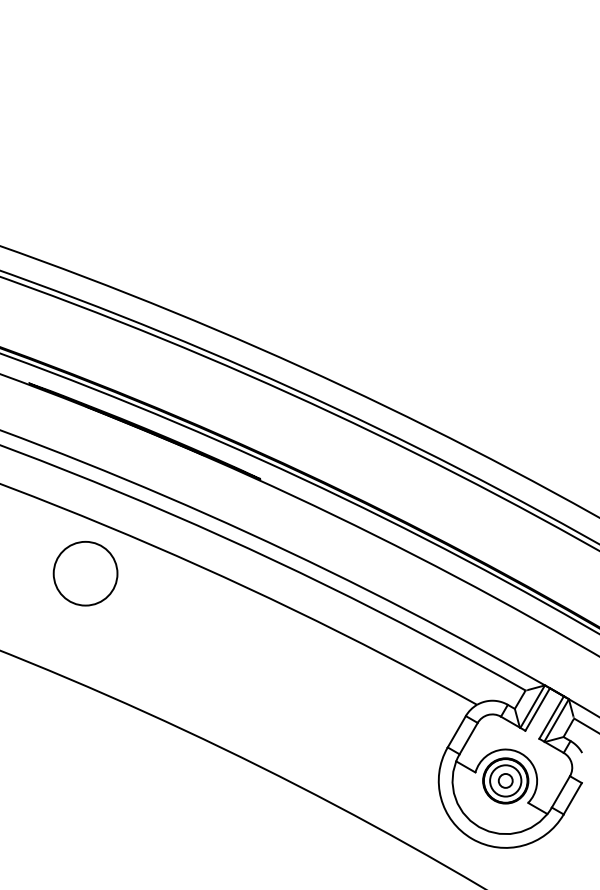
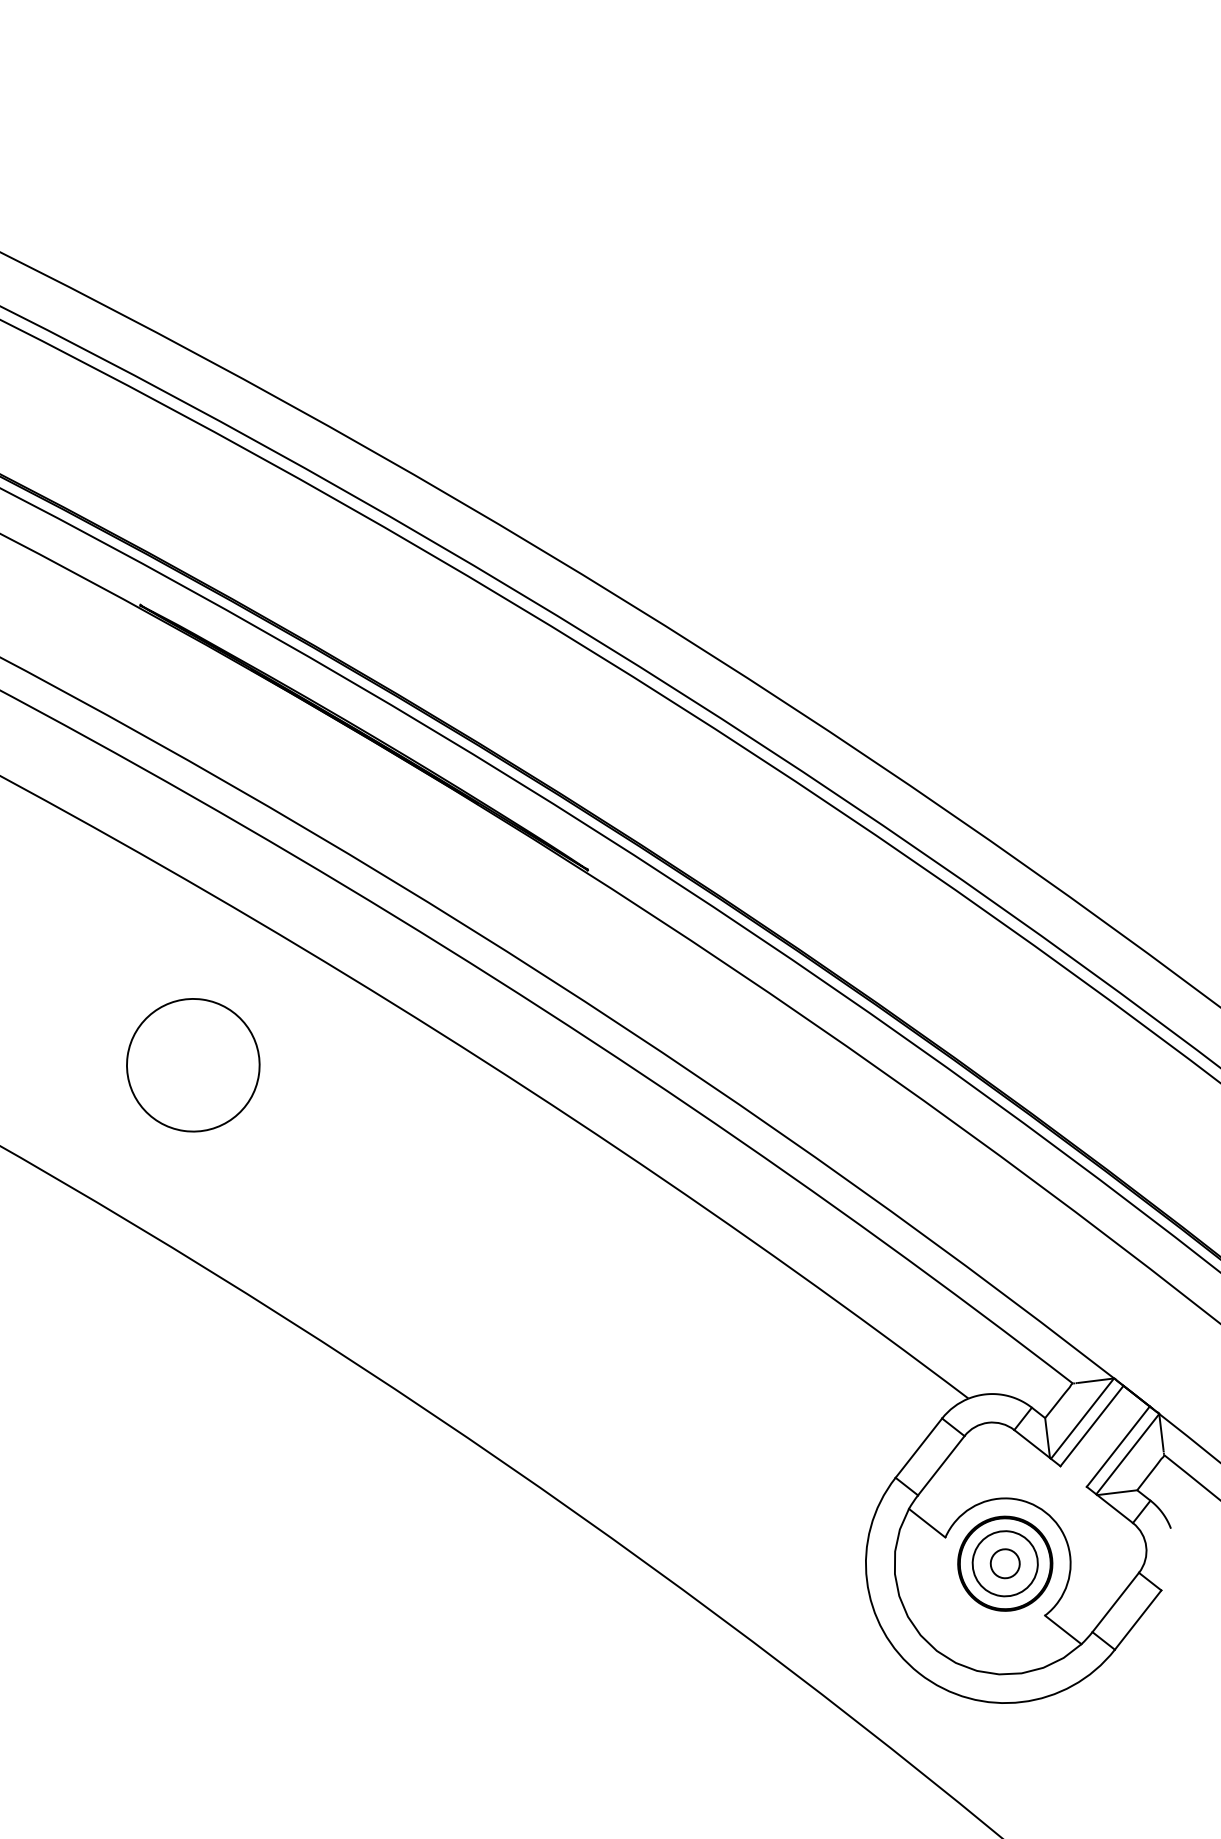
circle: (85, 573) -> (193, 1064), moved

